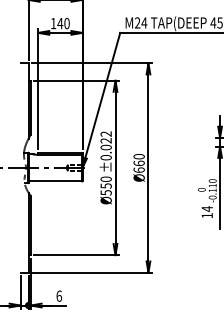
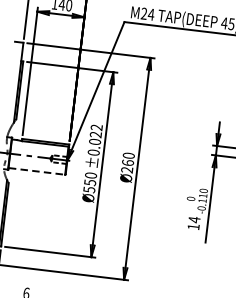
text: (138, 169) -> (126, 169), Ø660 -> Ø260
line: (55, 181) -> (37, 171), solid -> dashed

